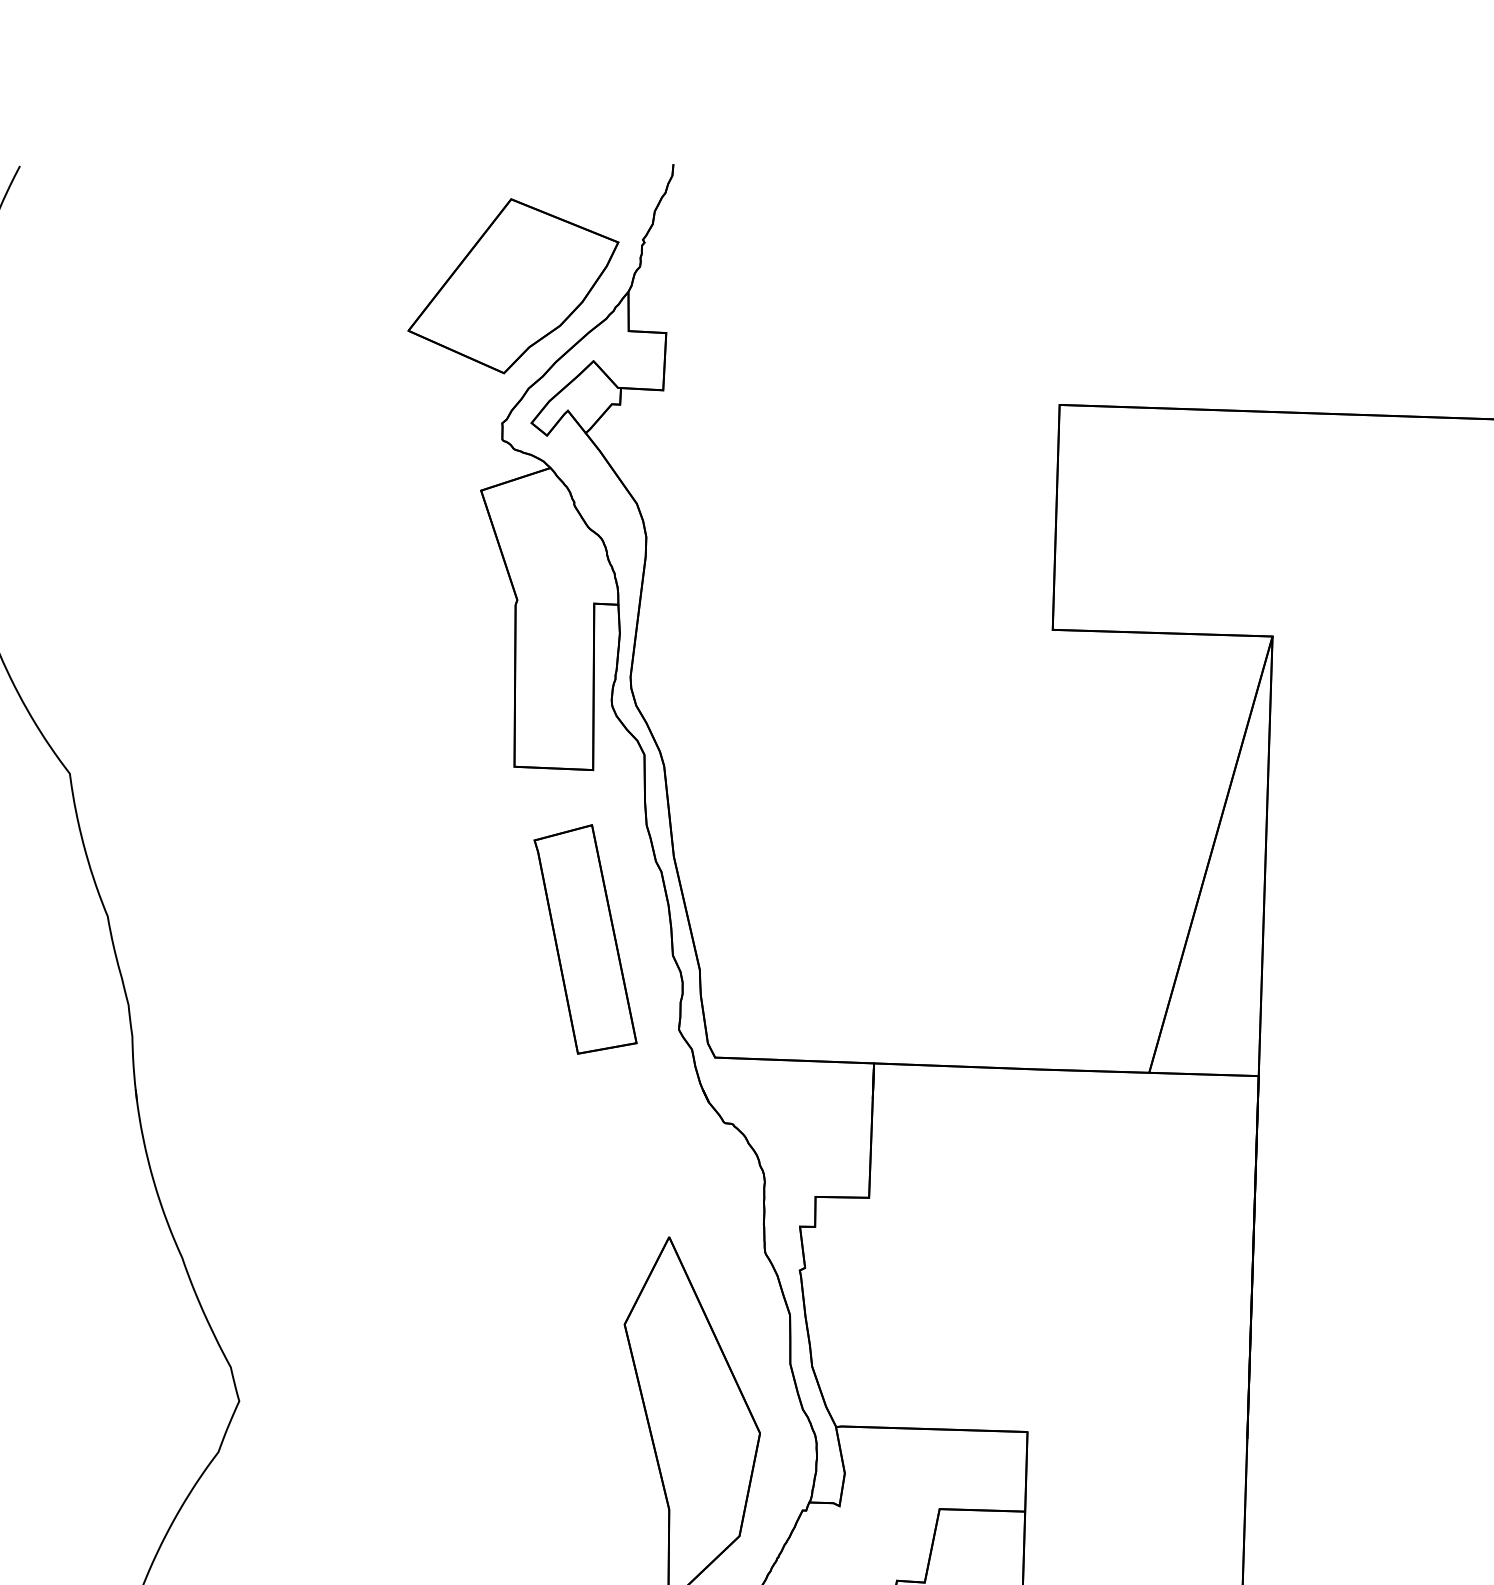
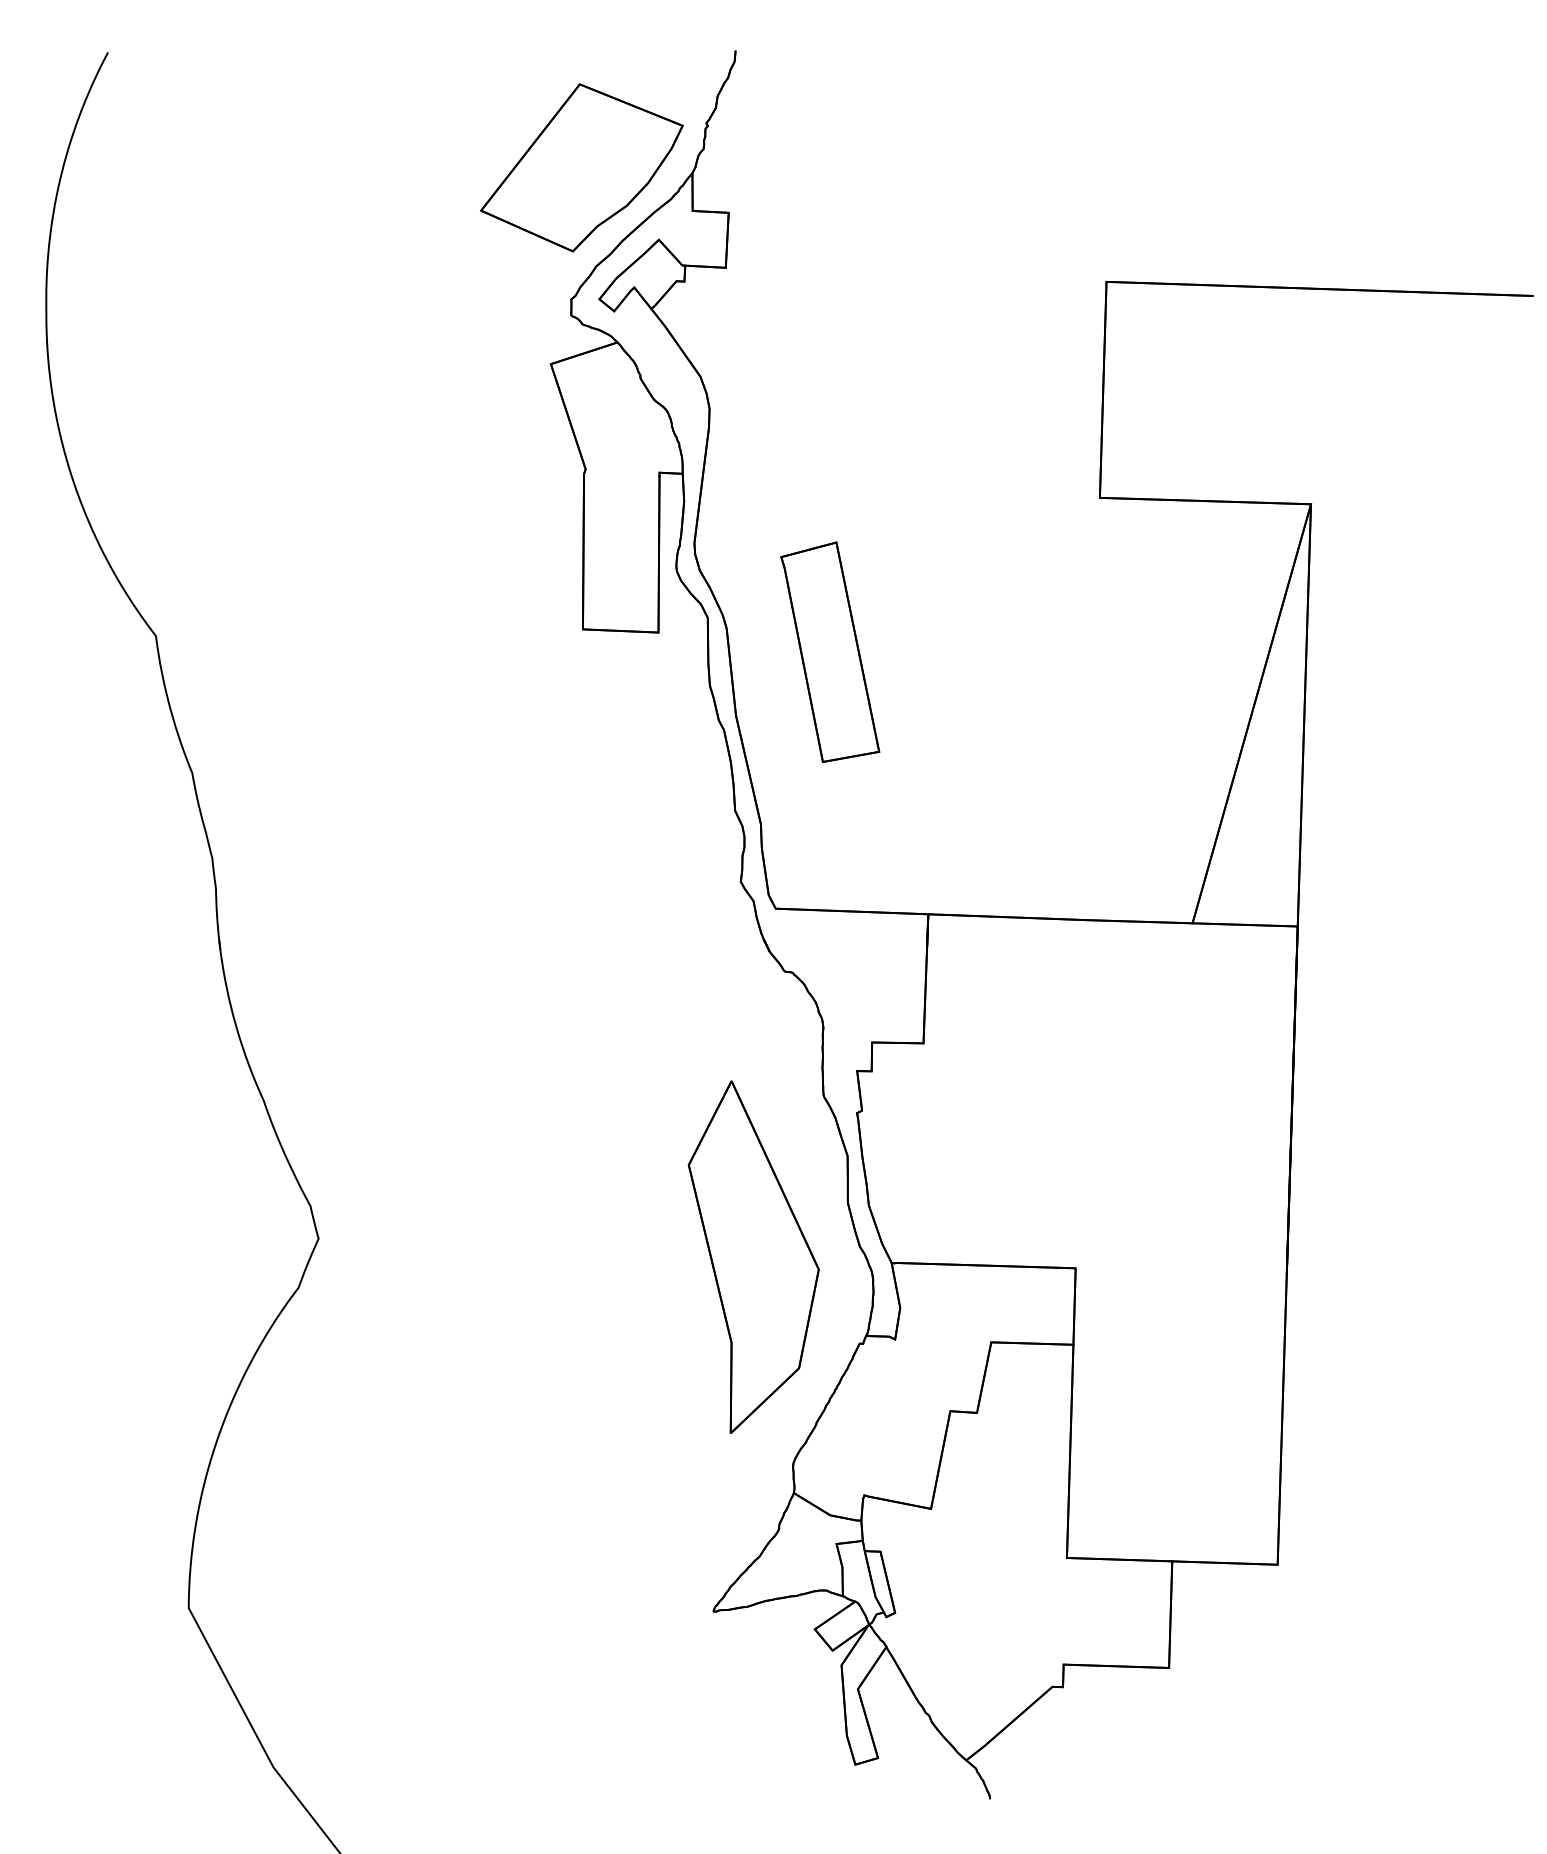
part: (585, 938) -> (830, 651), moved

